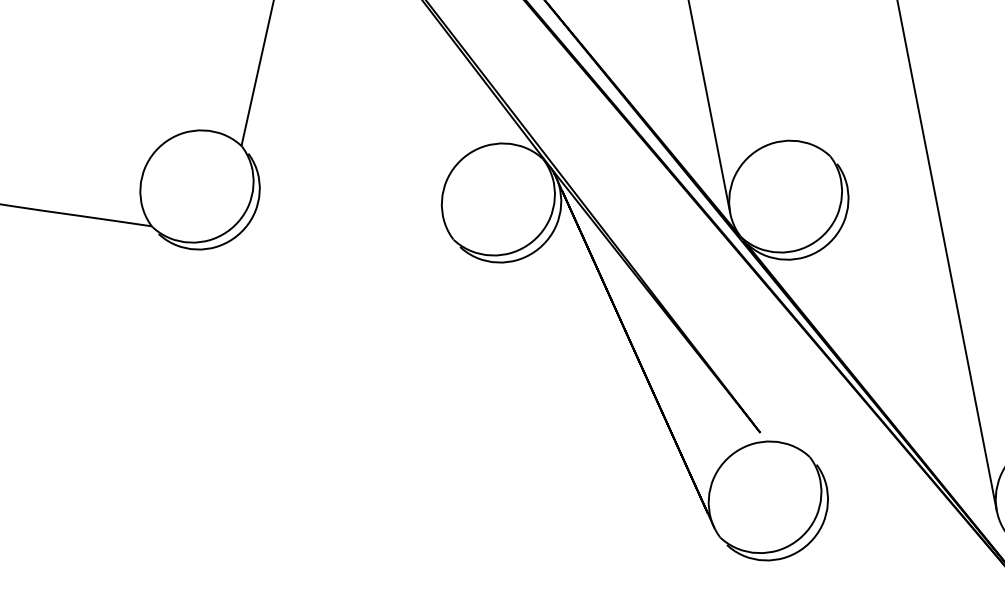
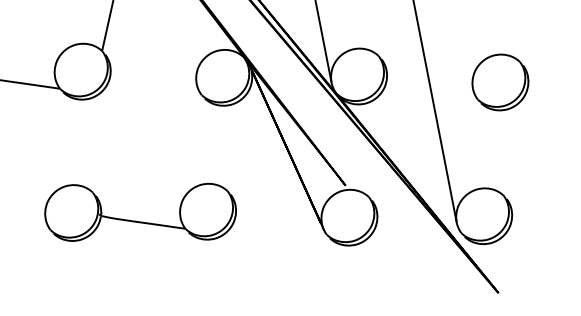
part: (314, 506) -> (136, 220), added

